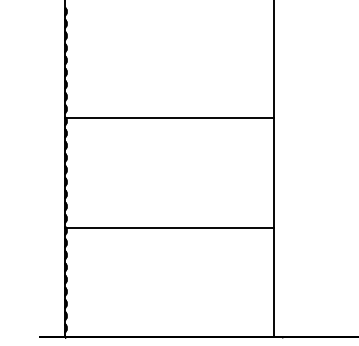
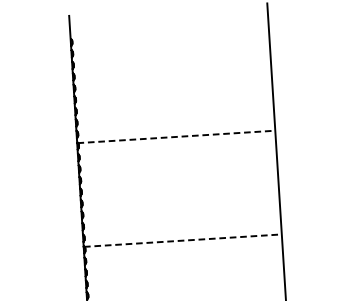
line: (170, 118) -> (177, 137), solid -> dashed
line: (170, 227) -> (183, 240), solid -> dashed

